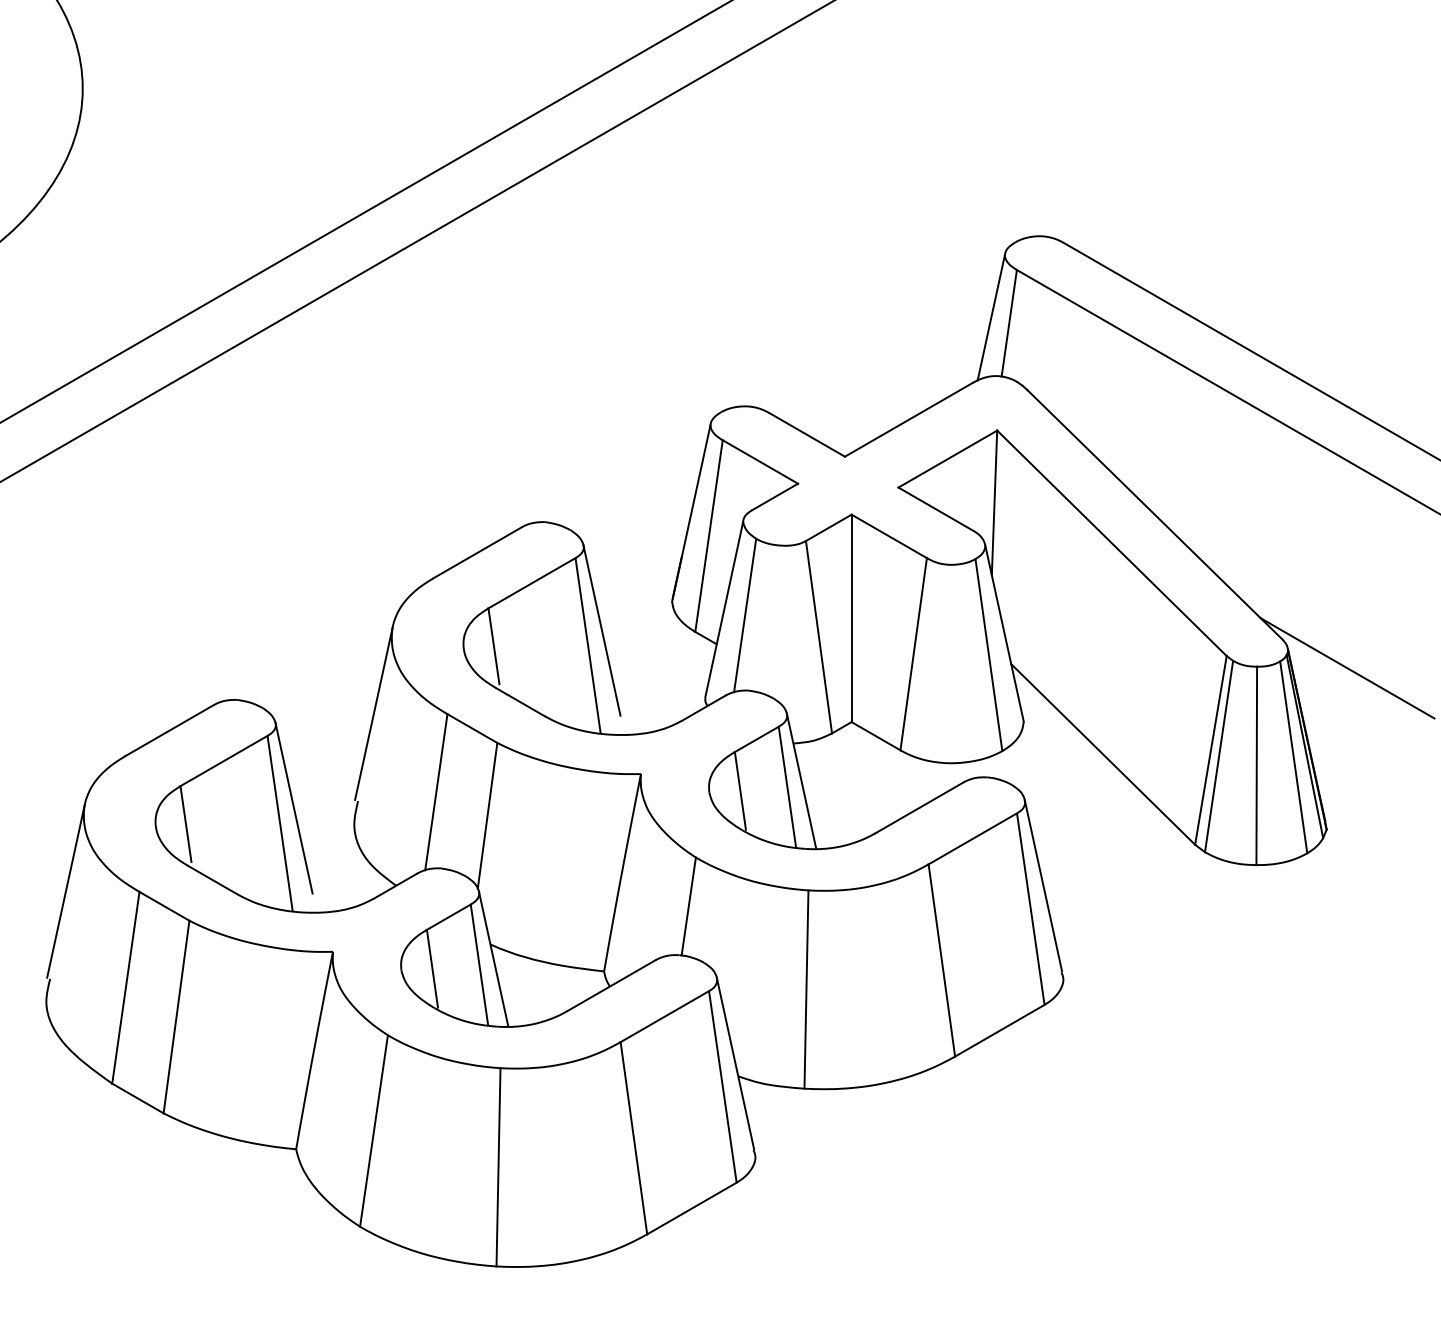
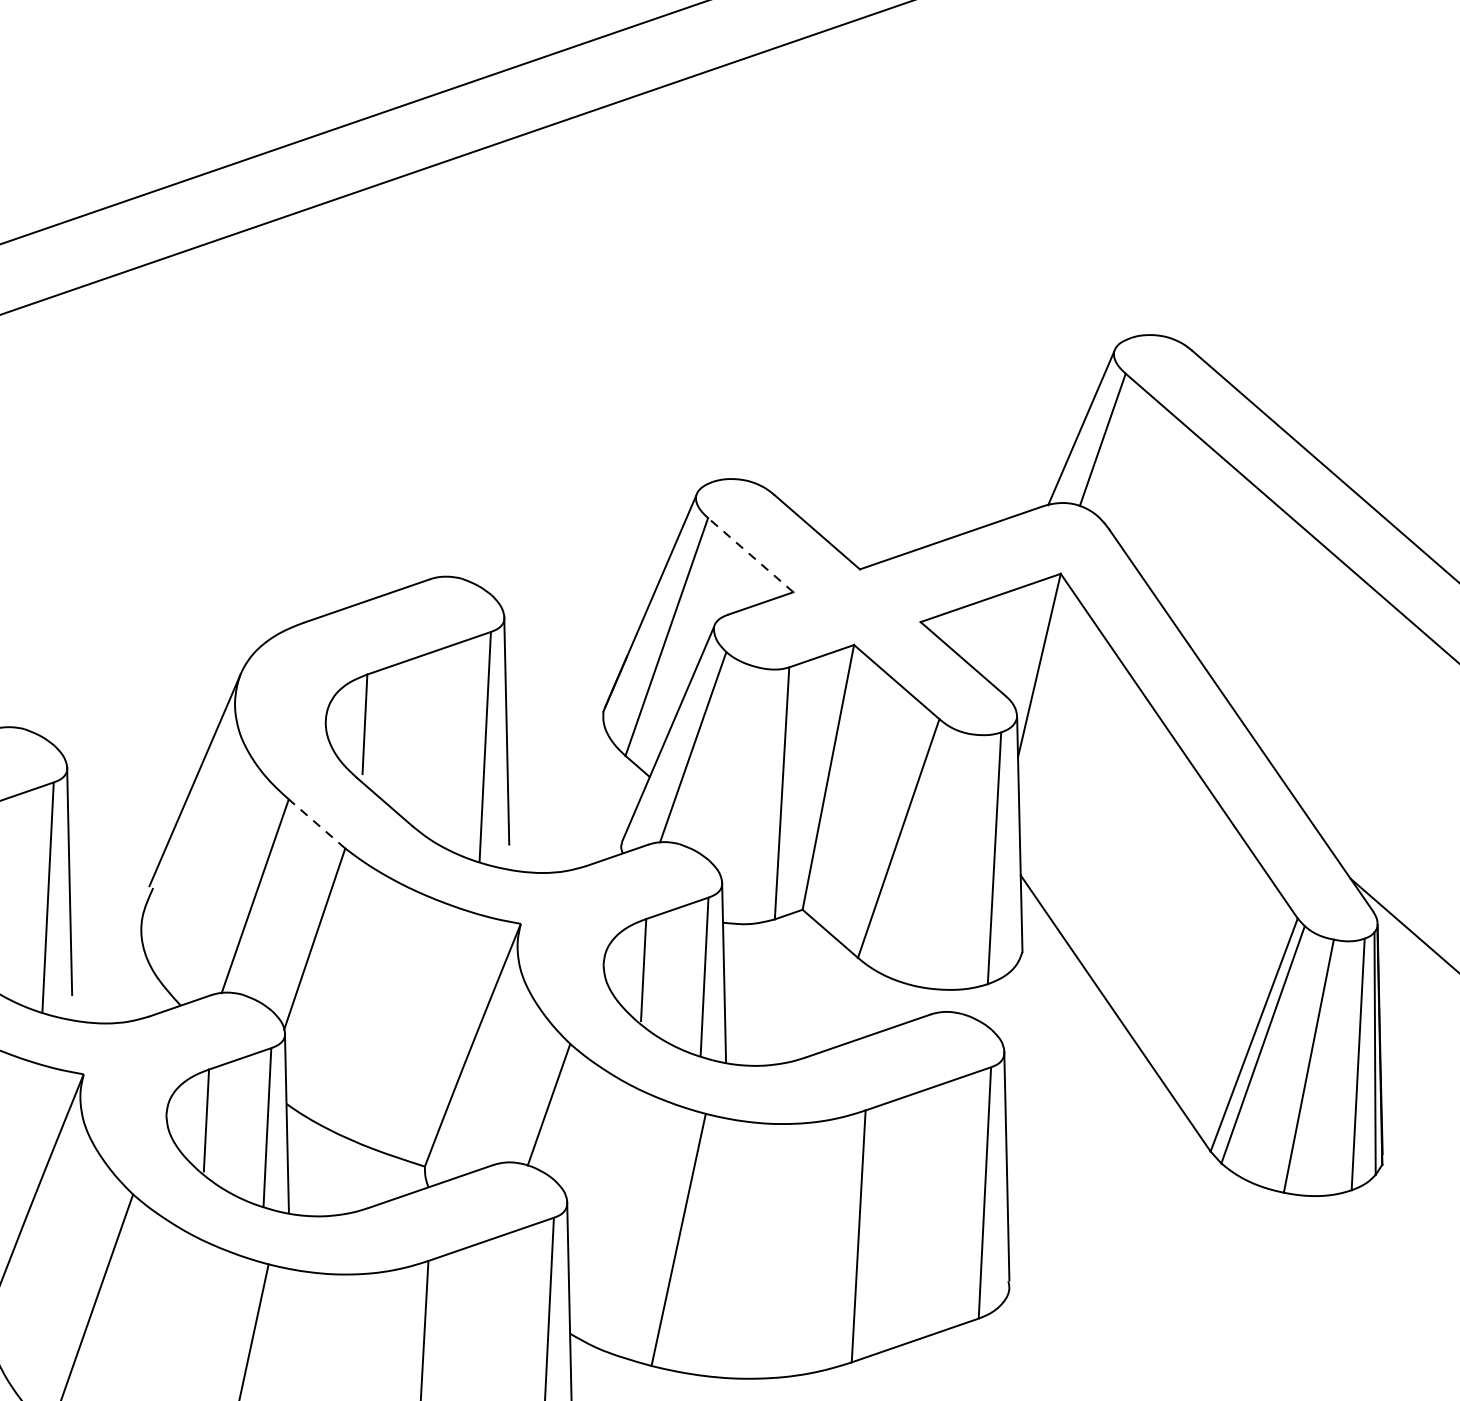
line: (759, 461) -> (749, 554), solid -> dashed
line: (472, 728) -> (317, 823), solid -> dashed

